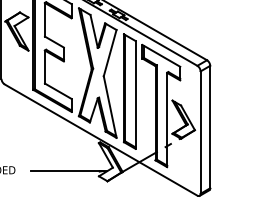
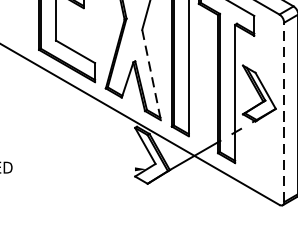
line: (110, 107) -> (152, 75), solid -> dashed
line: (200, 132) -> (284, 112), solid -> dashed
line: (68, 171) -> (90, 169), removed

